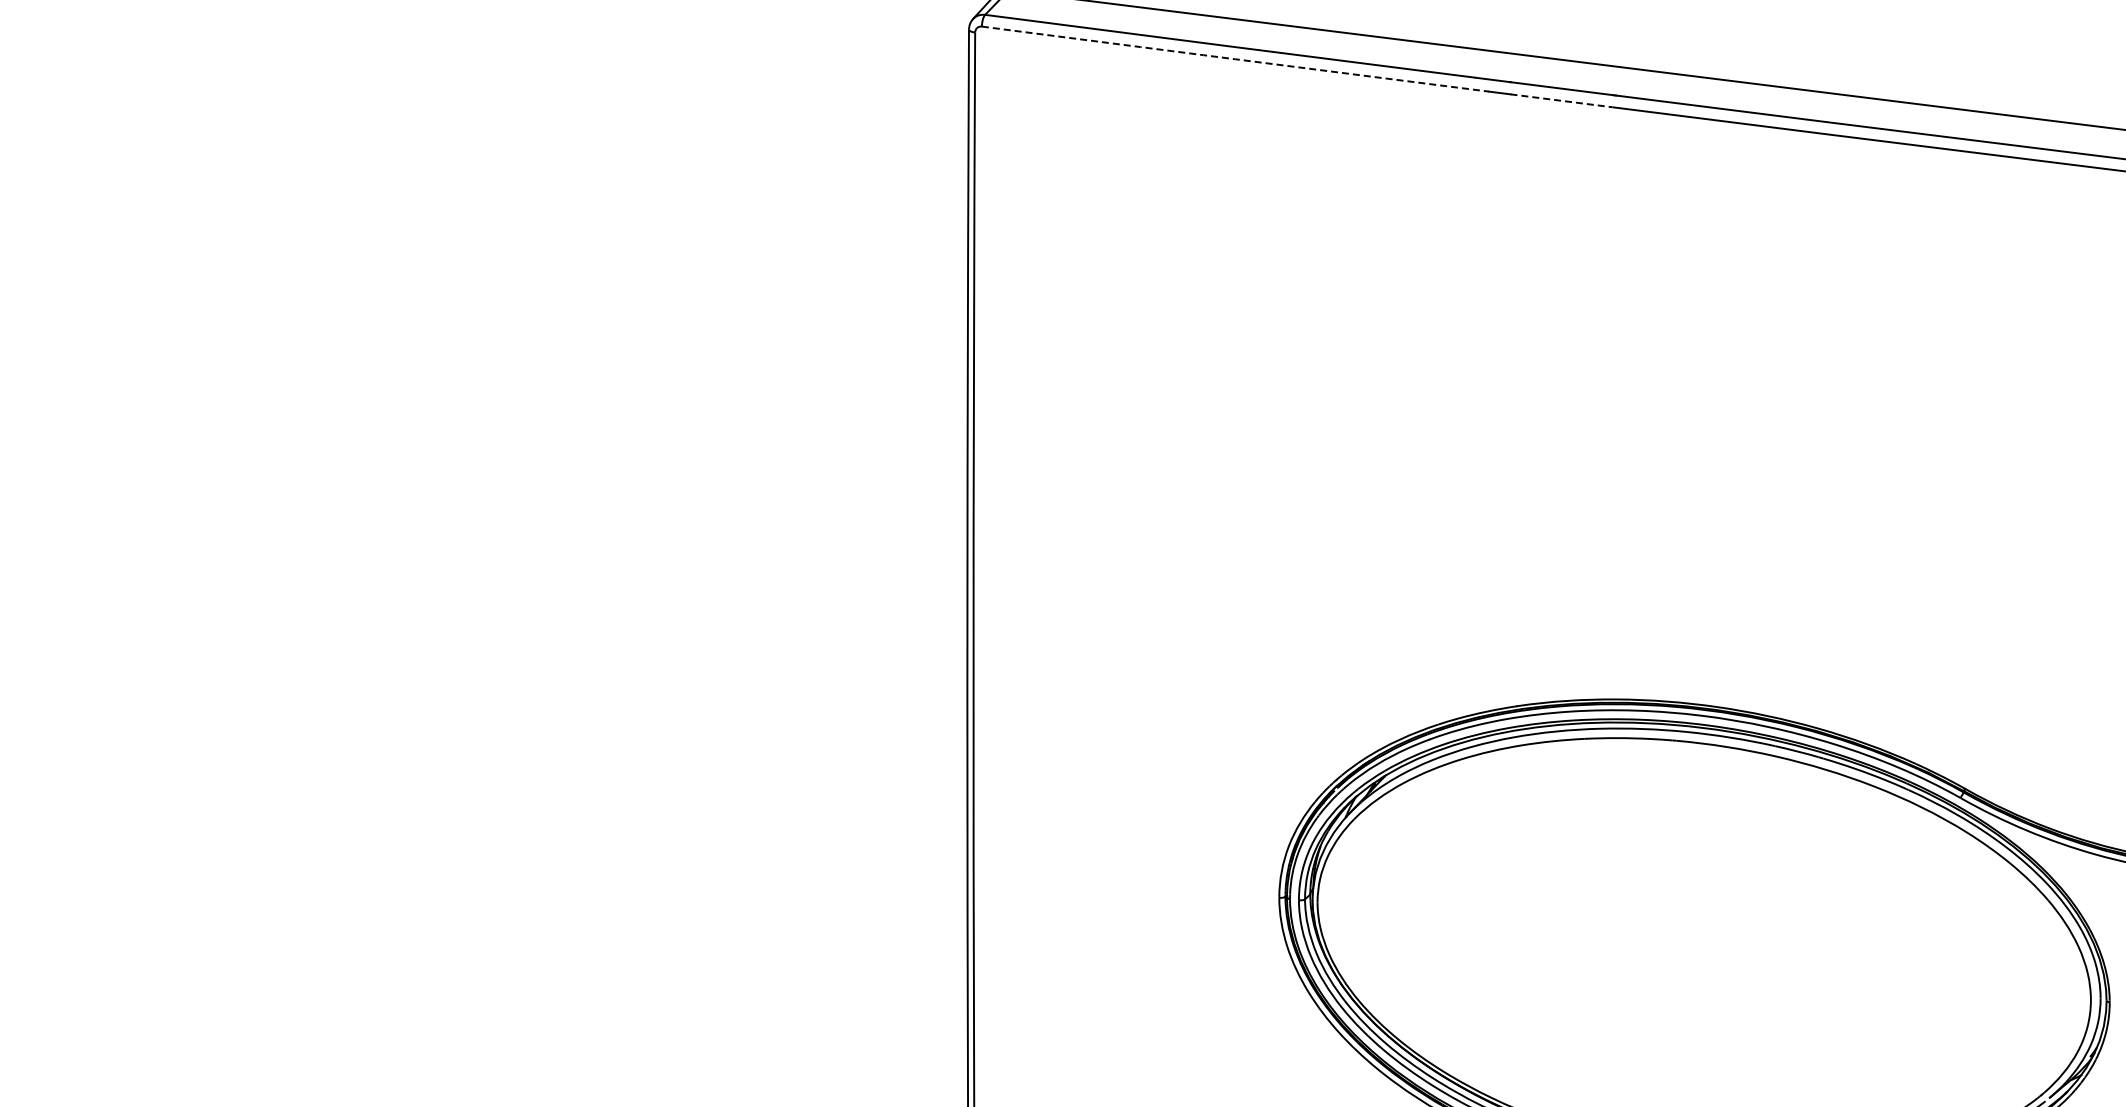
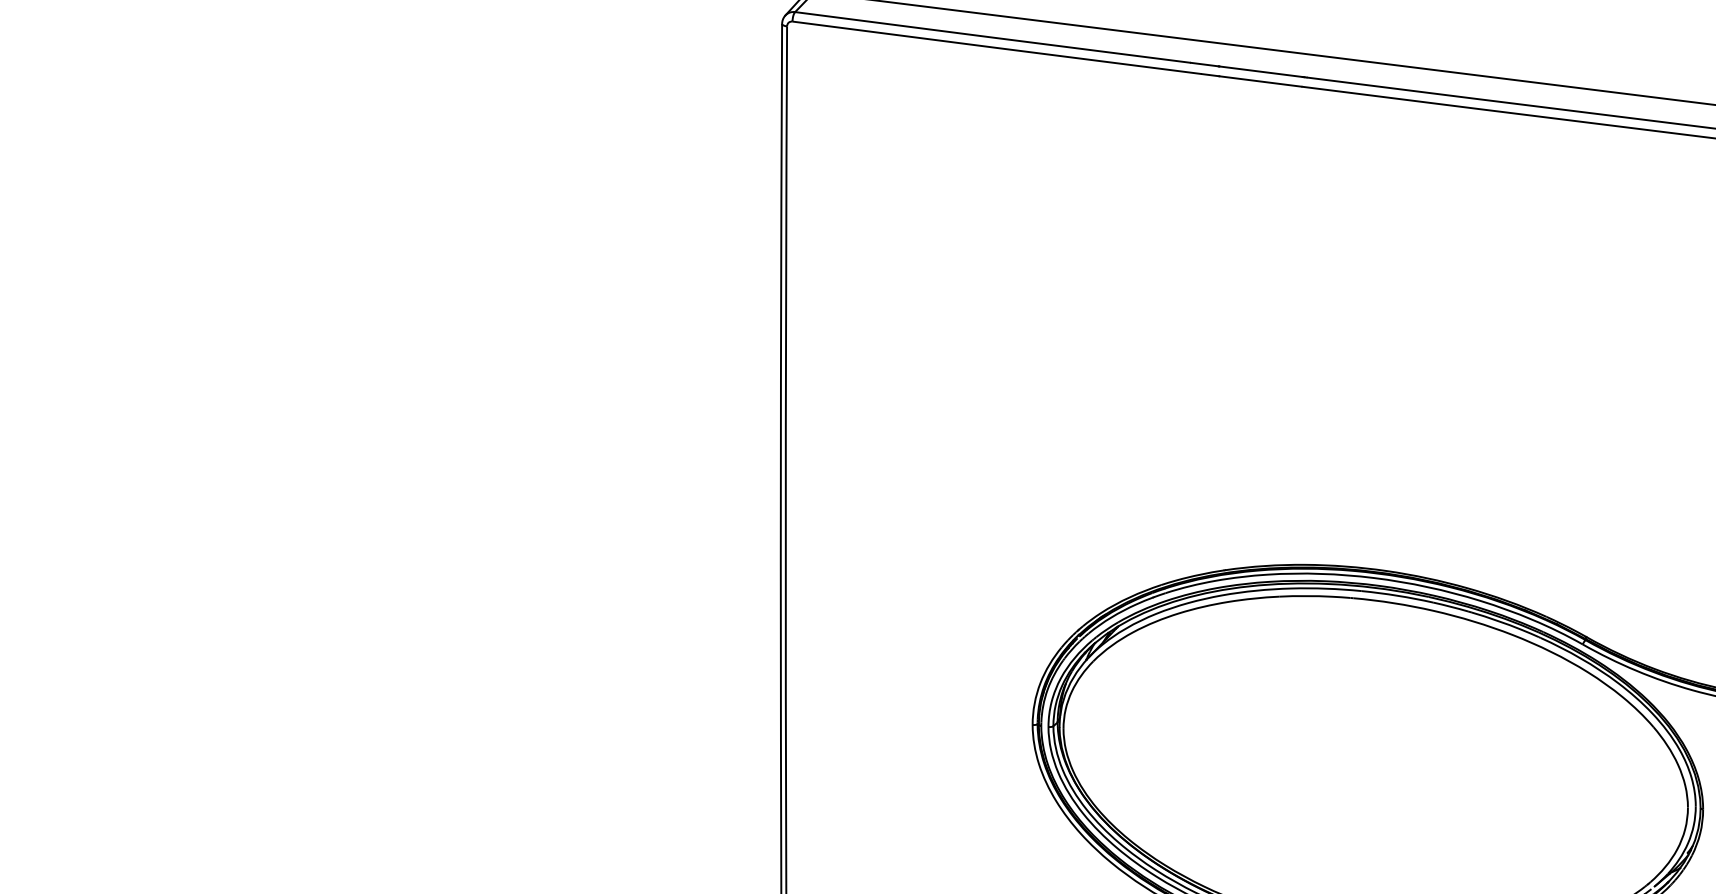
arc: (1235, 59) -> (997, 48), dashed -> solid
line: (1561, 100) -> (1260, 81), dashed -> solid

